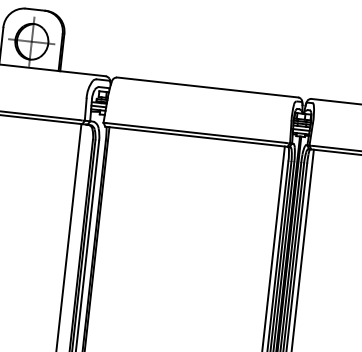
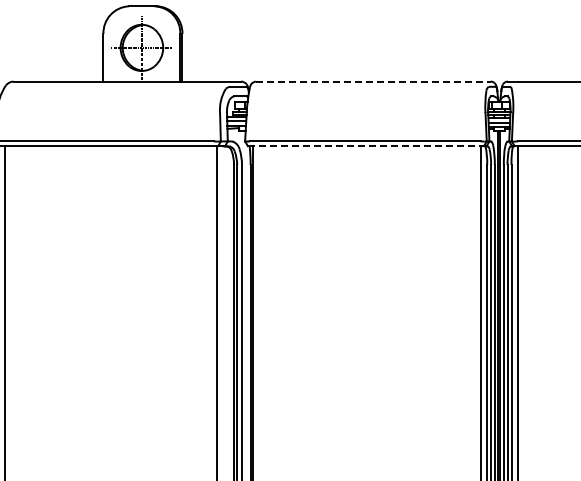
line: (207, 87) -> (373, 81), solid -> dashed
line: (196, 137) -> (366, 146), solid -> dashed

